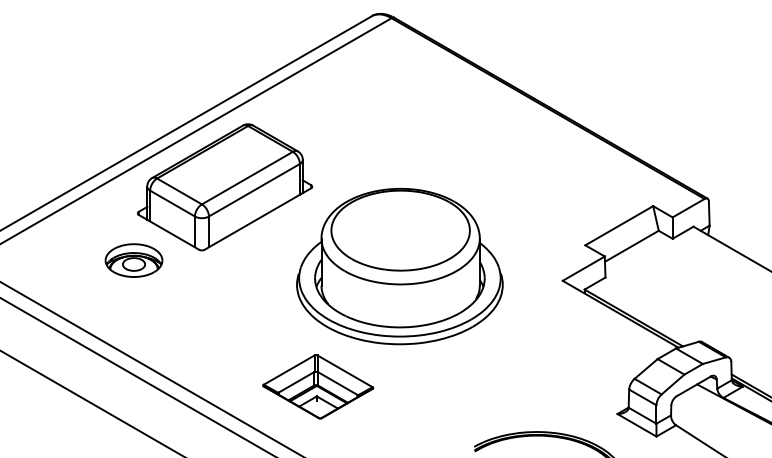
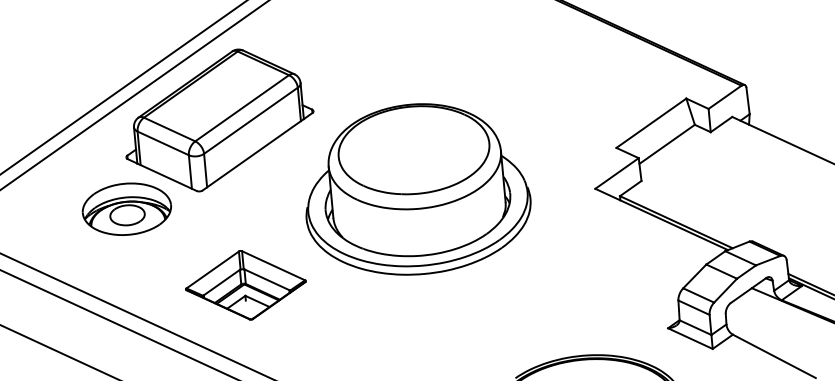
part: (133, 260) -> (126, 209), size x1.43
part: (318, 386) -> (246, 284), moved

